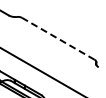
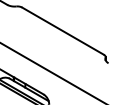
line: (58, 38) -> (63, 30), dashed -> solid

